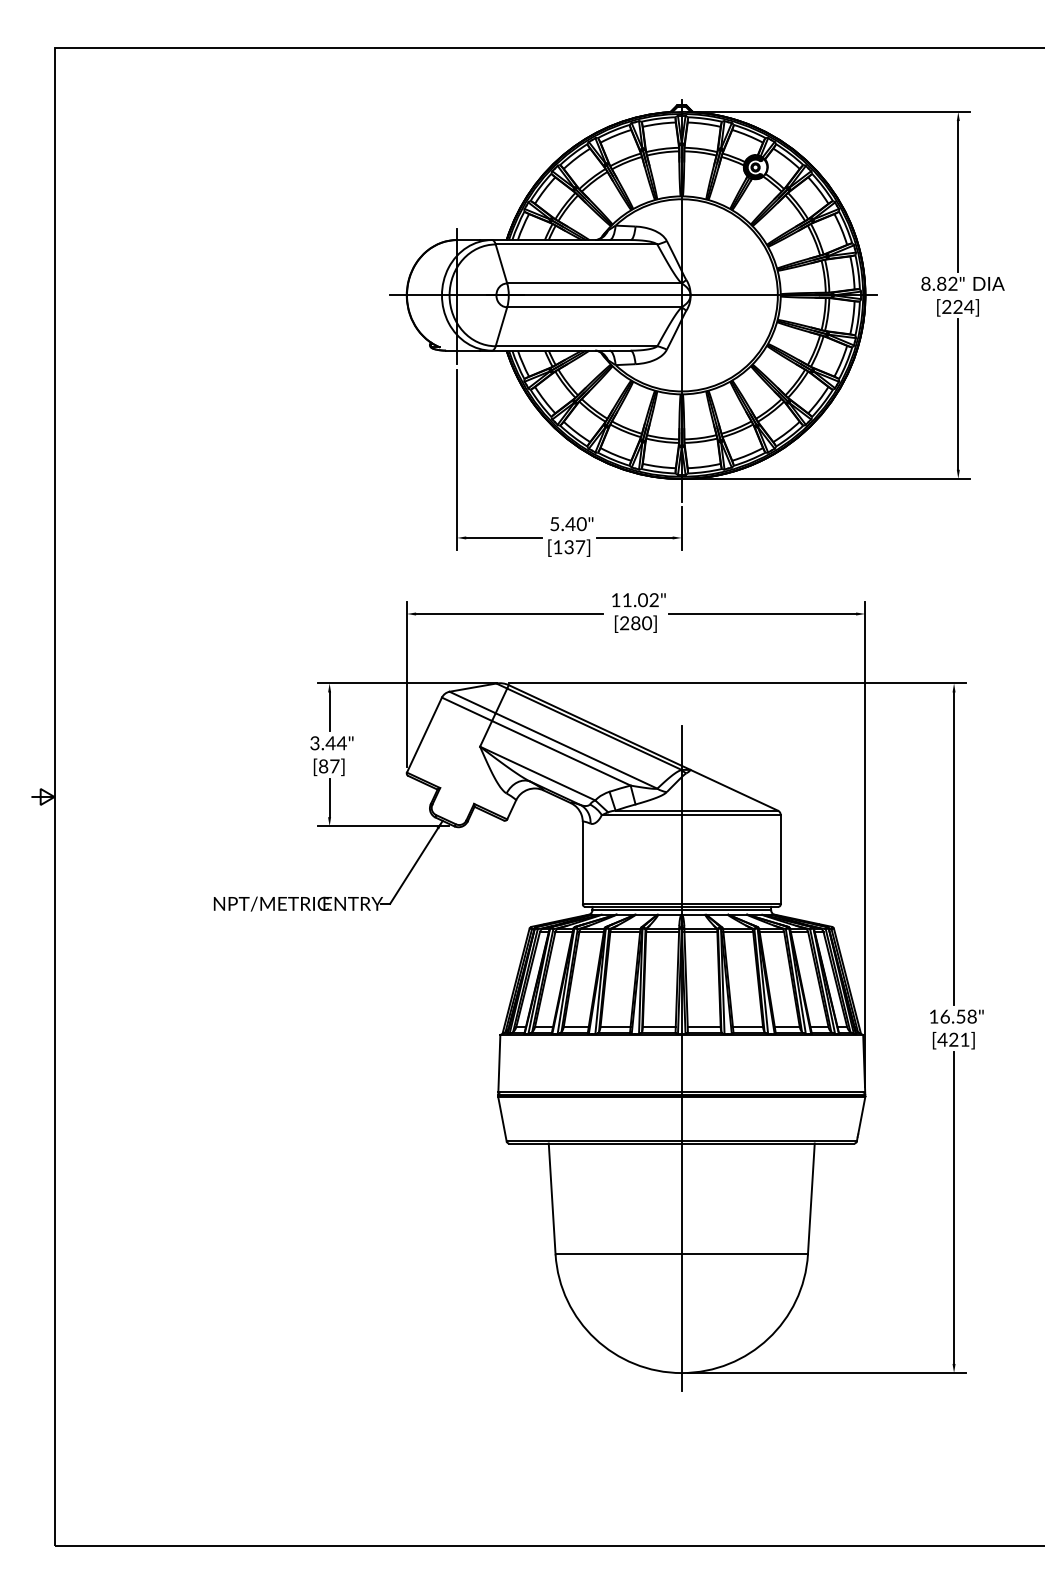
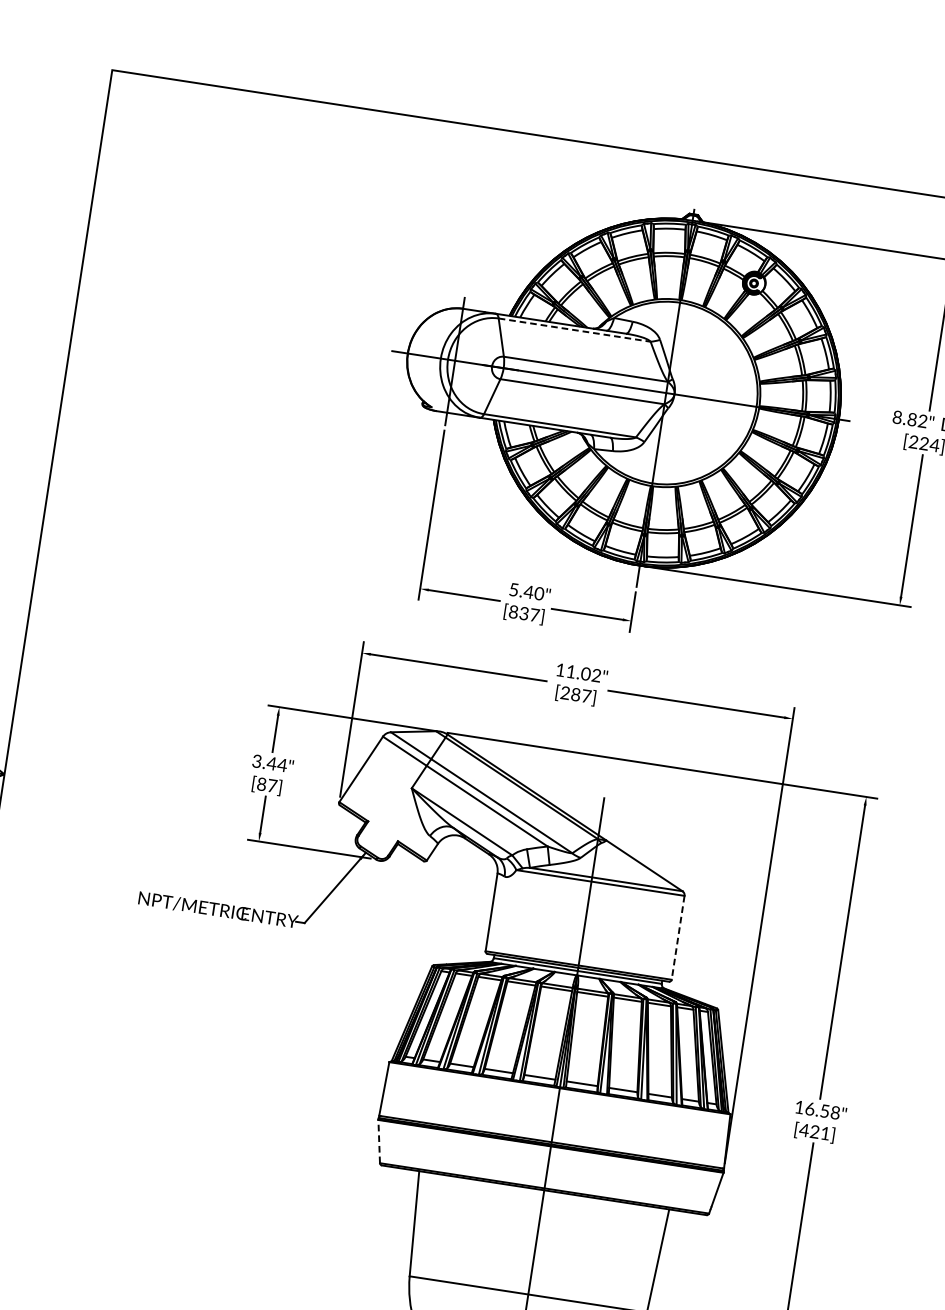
line: (576, 244) -> (574, 330), solid -> dashed
text: (557, 547) -> (513, 612), [137] -> [837]
text: (647, 623) -> (586, 696), [280] -> [287]
line: (780, 859) -> (677, 937), solid -> dashed
line: (502, 1119) -> (379, 1141), solid -> dashed

